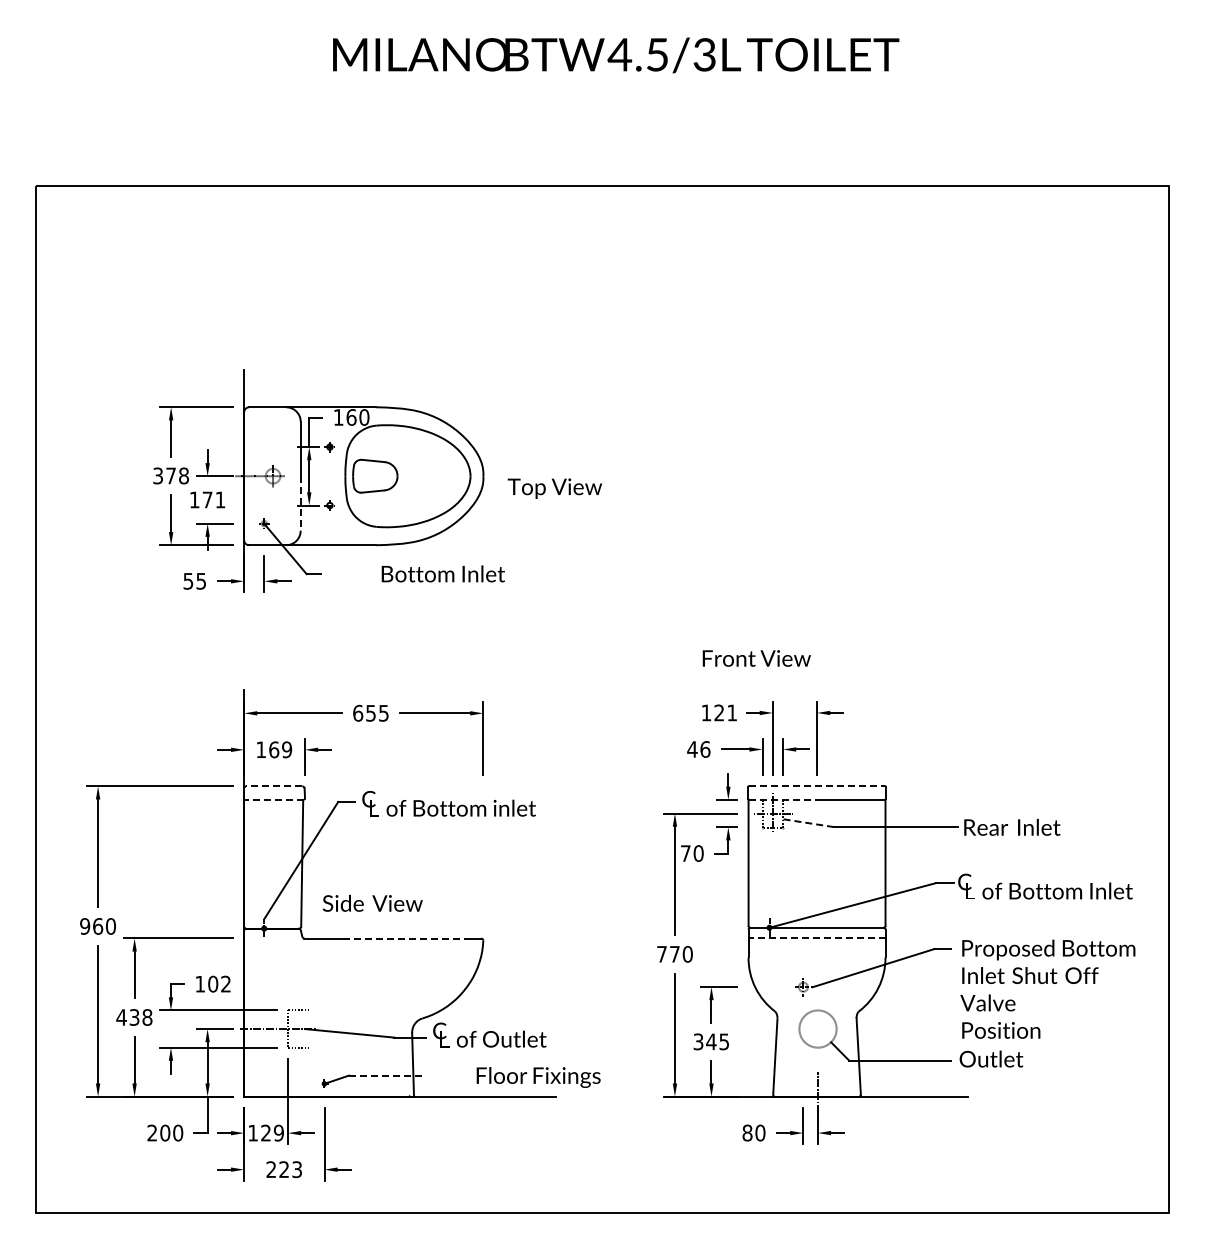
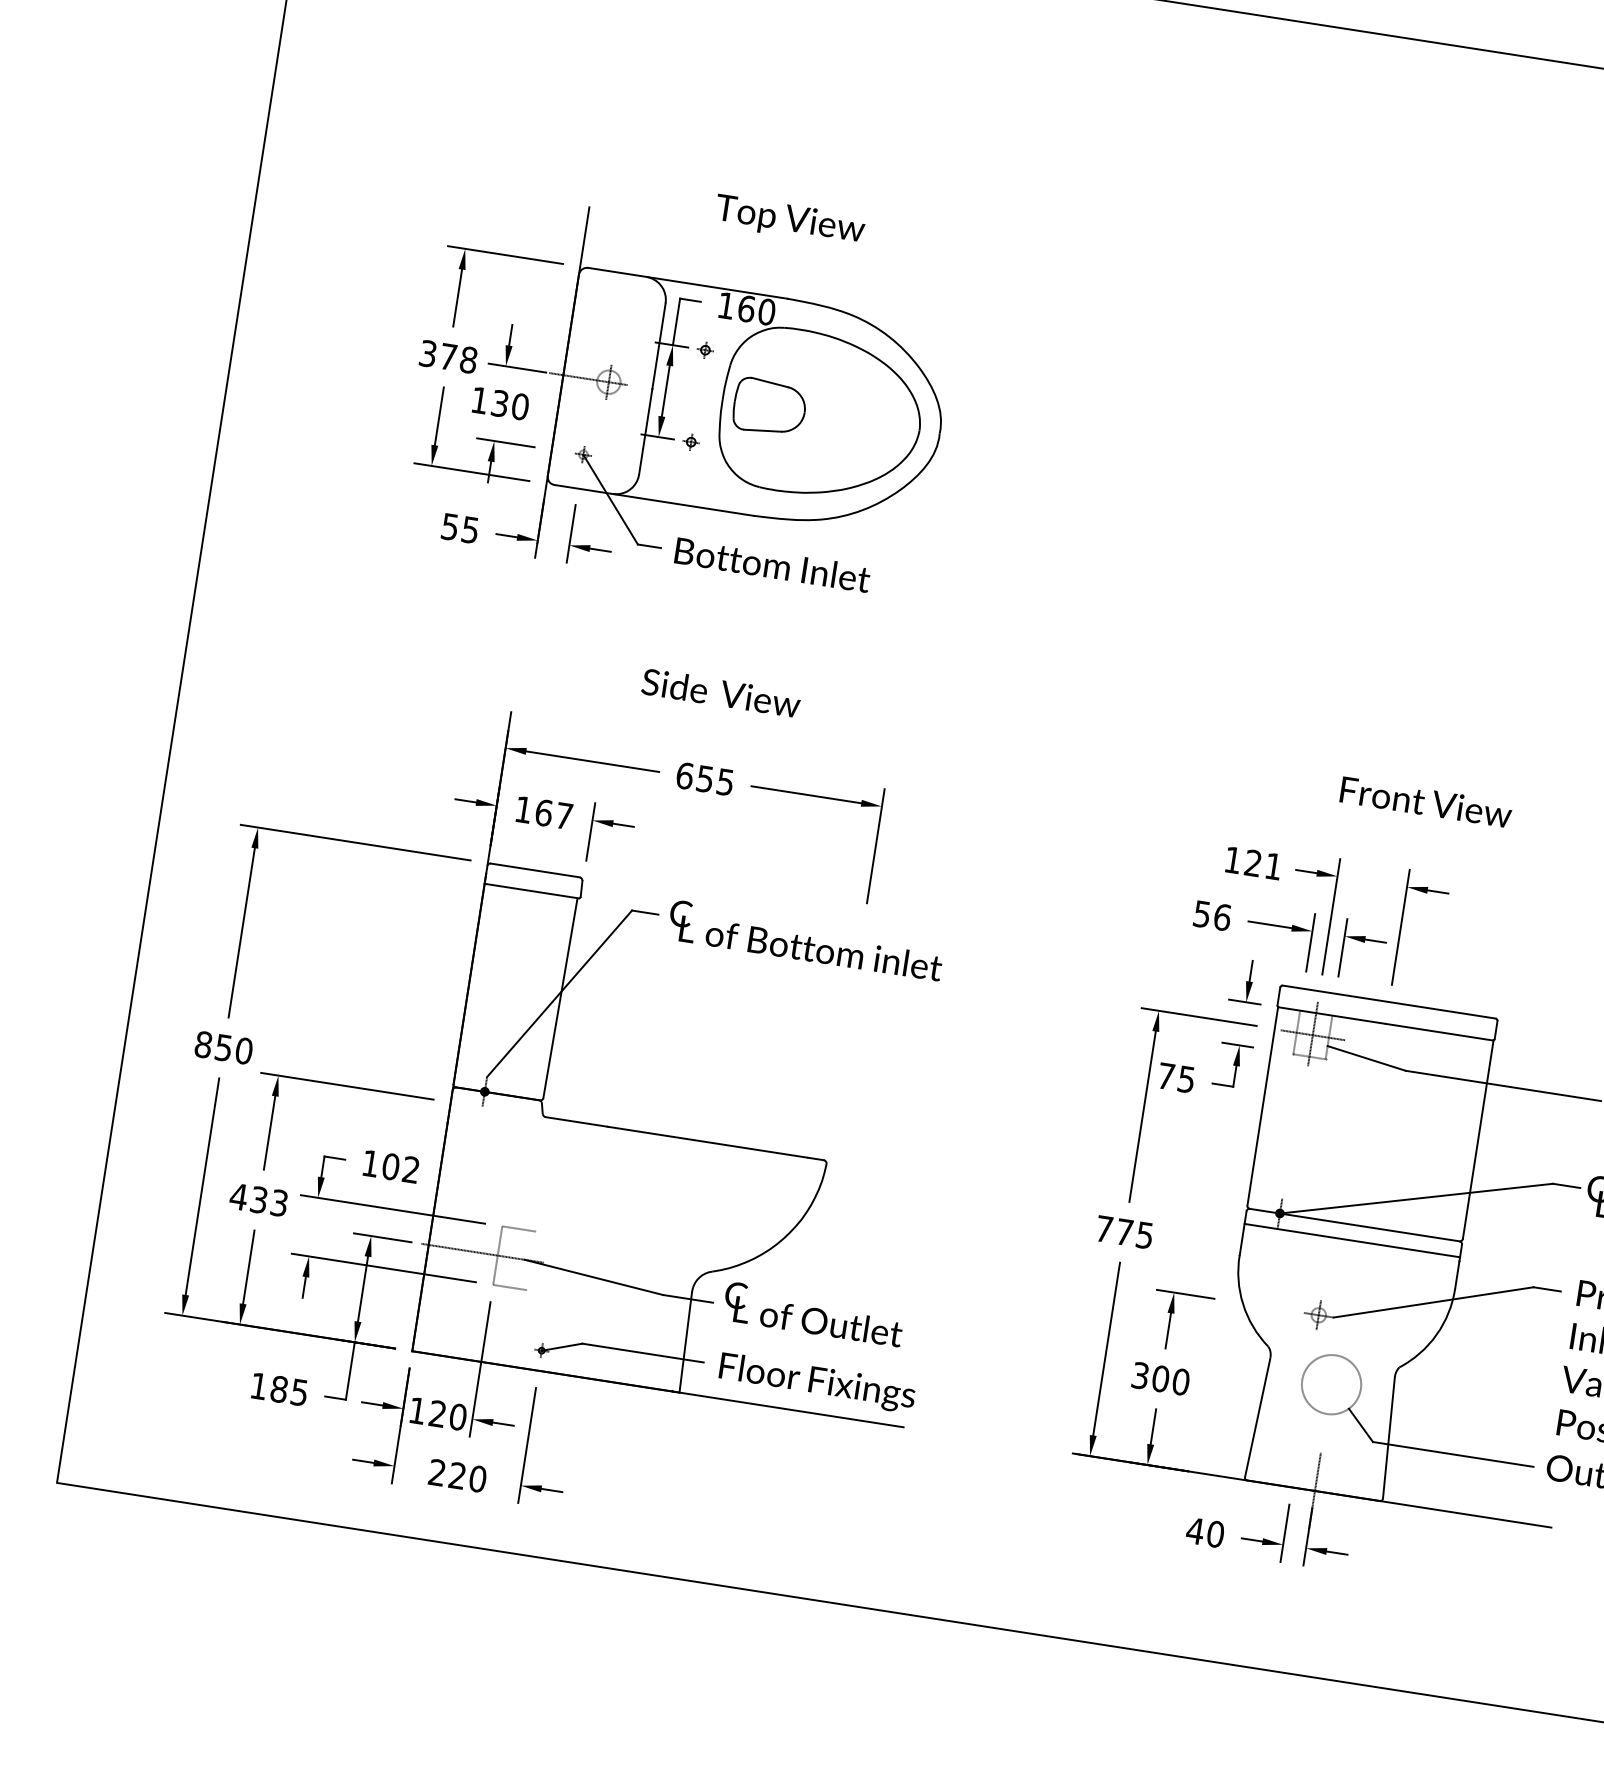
text: (554, 488) -> (789, 220), moved
text: (213, 499) -> (509, 404), 171 -> 130
line: (300, 503) -> (645, 431), dashed -> solid
text: (442, 573) -> (771, 564), moved
text: (756, 658) -> (1425, 802), moved
text: (287, 749) -> (565, 815), 169 -> 167
text: (692, 749) -> (1202, 914), 46 -> 56
line: (273, 786) -> (533, 870), dashed -> solid
line: (817, 786) -> (1389, 1002), dashed -> solid
line: (274, 799) -> (532, 891), dashed -> solid
line: (783, 799) -> (1333, 1015), dashed -> solid
line: (808, 823) -> (1366, 1058), dashed -> solid
text: (698, 853) -> (1186, 1079), 70 -> 75
text: (372, 902) -> (721, 691), moved
text: (91, 926) -> (213, 1046), 960 -> 850
line: (816, 937) -> (1351, 1240), dashed -> solid
line: (407, 938) -> (707, 1142), dashed -> solid
text: (687, 953) -> (1144, 1234), 770 -> 775
text: (147, 1017) -> (279, 1203), 438 -> 433
text: (717, 1041) -> (1170, 1379), 345 -> 300
line: (387, 1075) -> (642, 1352), dashed -> solid
text: (538, 1077) -> (817, 1383), moved
text: (165, 1132) -> (279, 1388), 200 -> 185
text: (747, 1132) -> (1195, 1530), 80 -> 40
text: (278, 1133) -> (457, 1417), 129 -> 120
text: (297, 1169) -> (478, 1478), 223 -> 220

